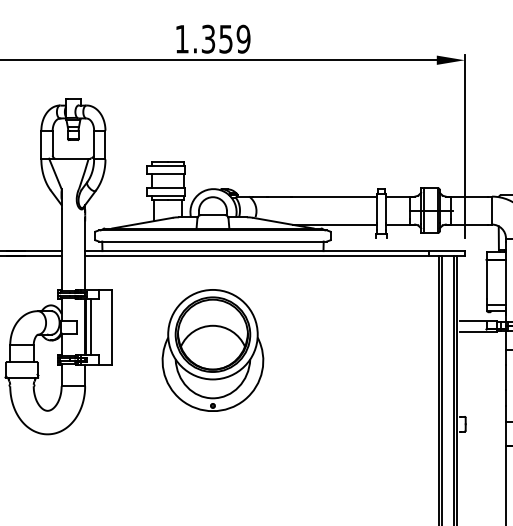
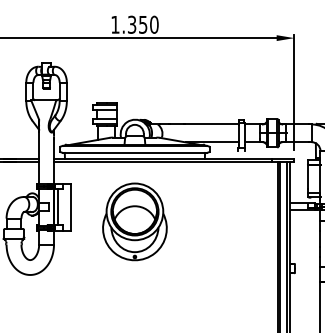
text: (243, 38) -> (154, 24), 1.359 -> 1.350

